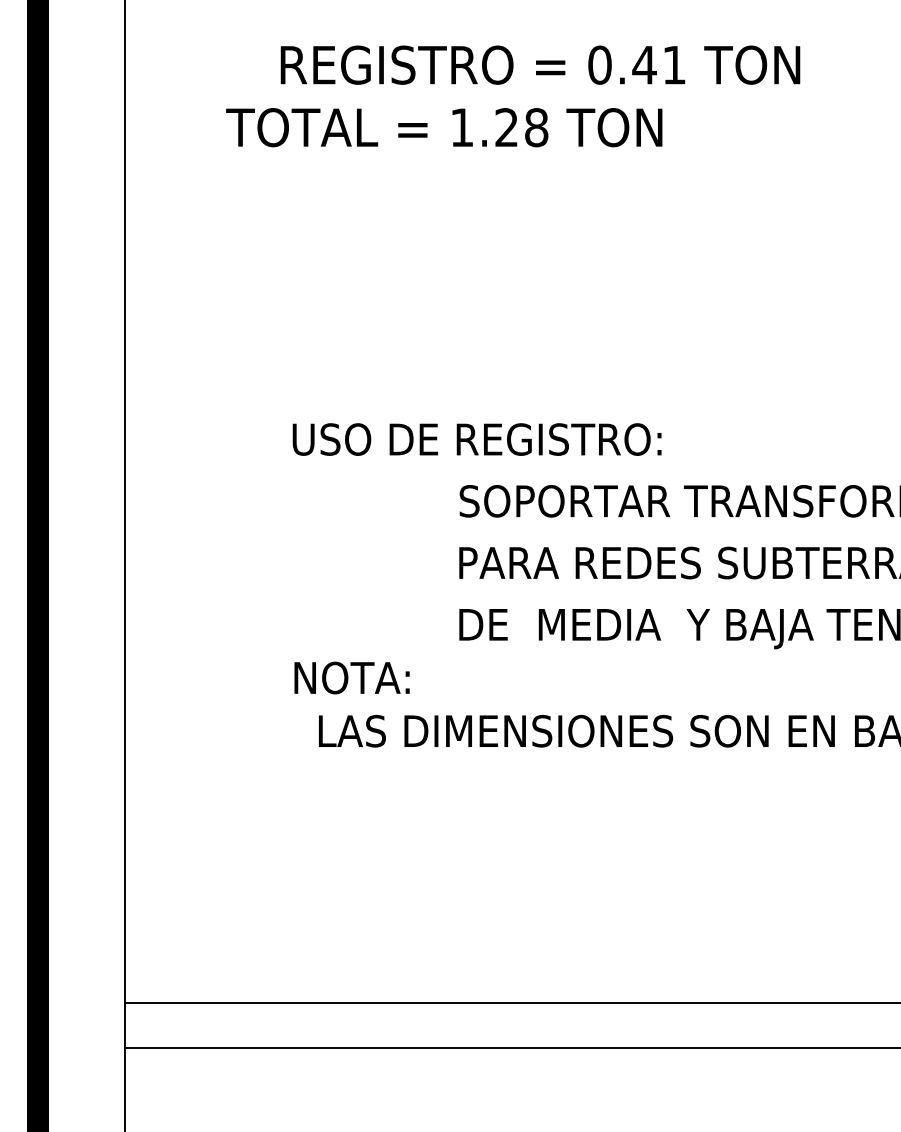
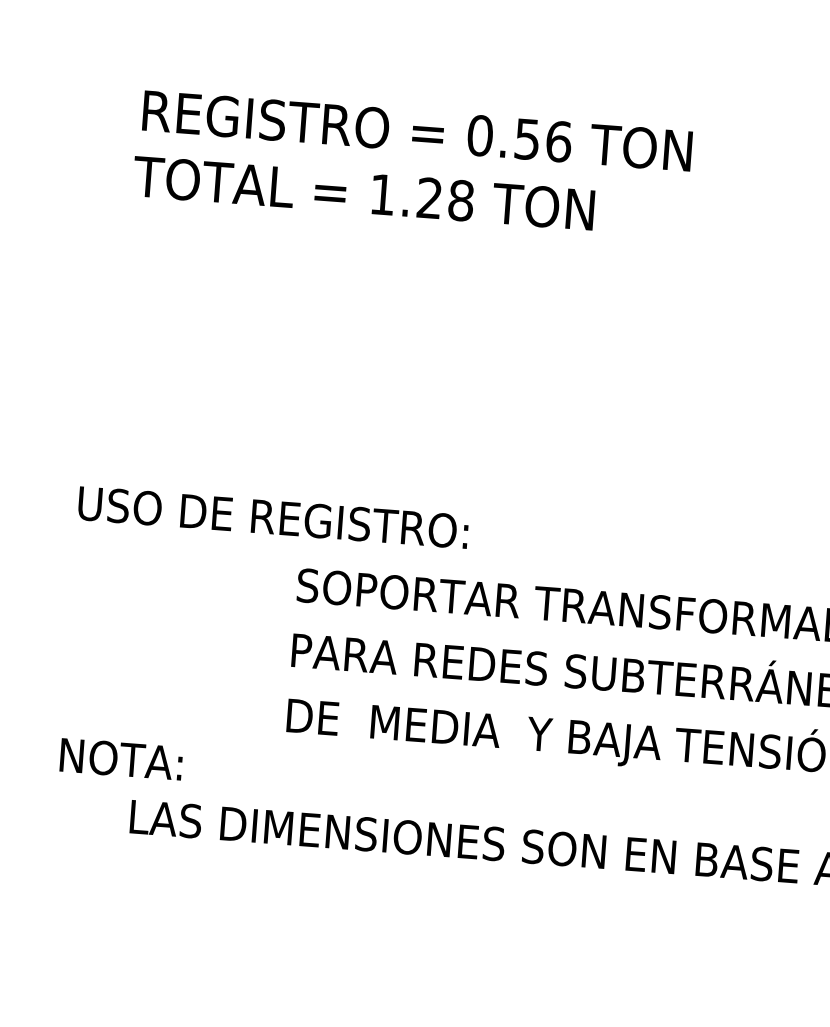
text: (659, 64) -> (543, 139), 0.41 -> 0.56
text: (444, 127) -> (363, 193), moved
text: (476, 439) -> (272, 517), moved
text: (351, 677) -> (120, 758), moved

